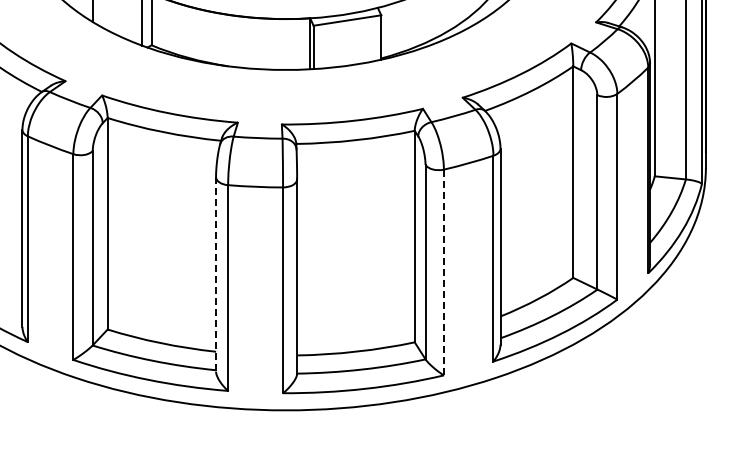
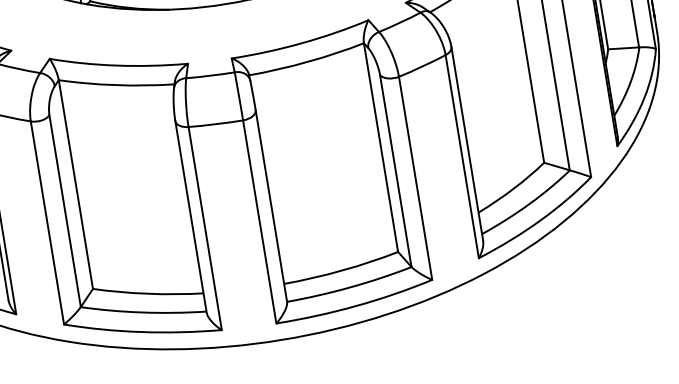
line: (443, 272) -> (415, 178), dashed -> solid
line: (216, 274) -> (191, 217), dashed -> solid

